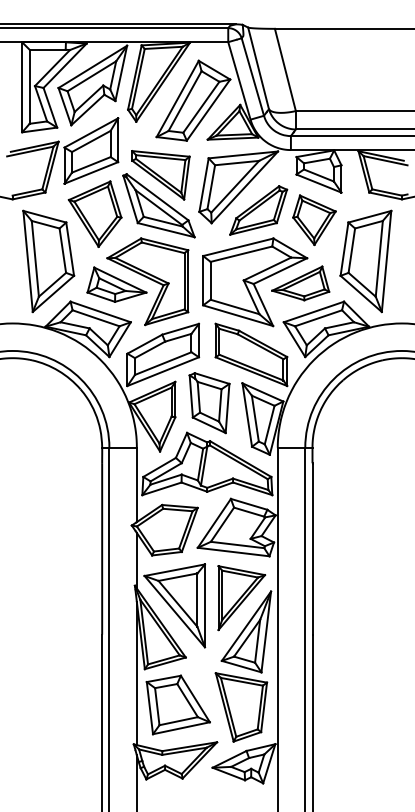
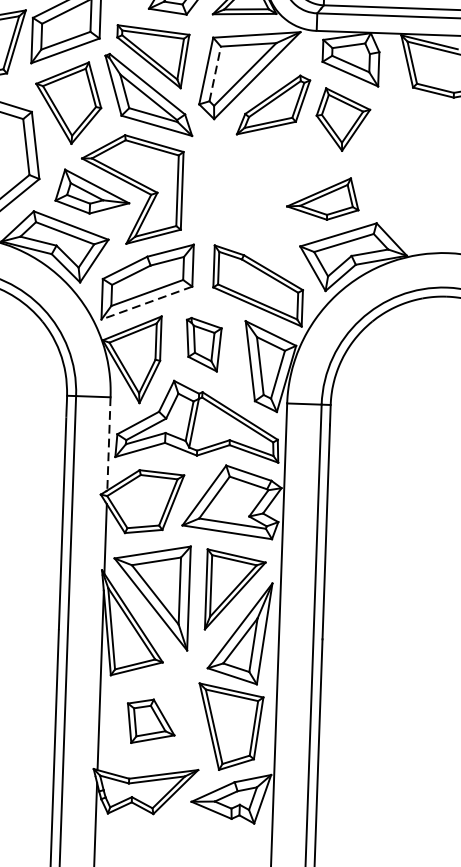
line: (211, 186) -> (215, 73), solid -> dashed
part: (365, 261) -> (405, 173), removed
part: (255, 282) -> (266, 195), removed
line: (163, 371) -> (147, 302), solid -> dashed
part: (209, 403) -> (203, 345), size x0.7
line: (136, 485) -> (108, 444), solid -> dashed
part: (177, 704) -> (150, 720), size x0.6

